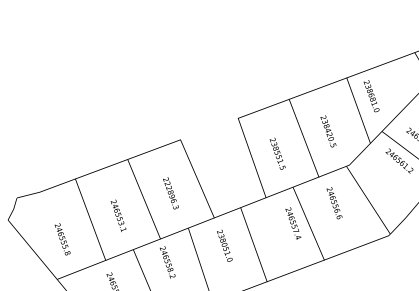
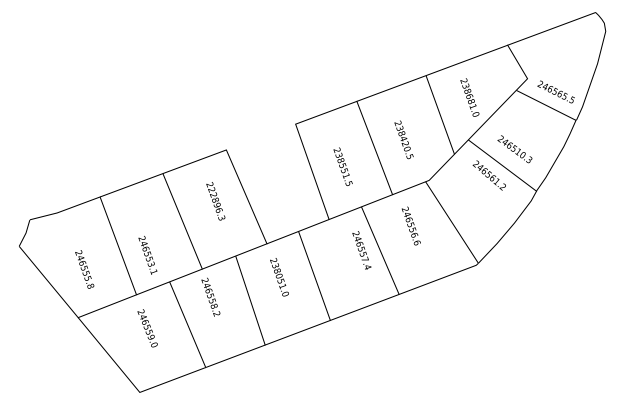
text: (371, 96) -> (469, 97), moved
text: (170, 193) -> (215, 201), moved
text: (118, 216) -> (147, 255), moved

